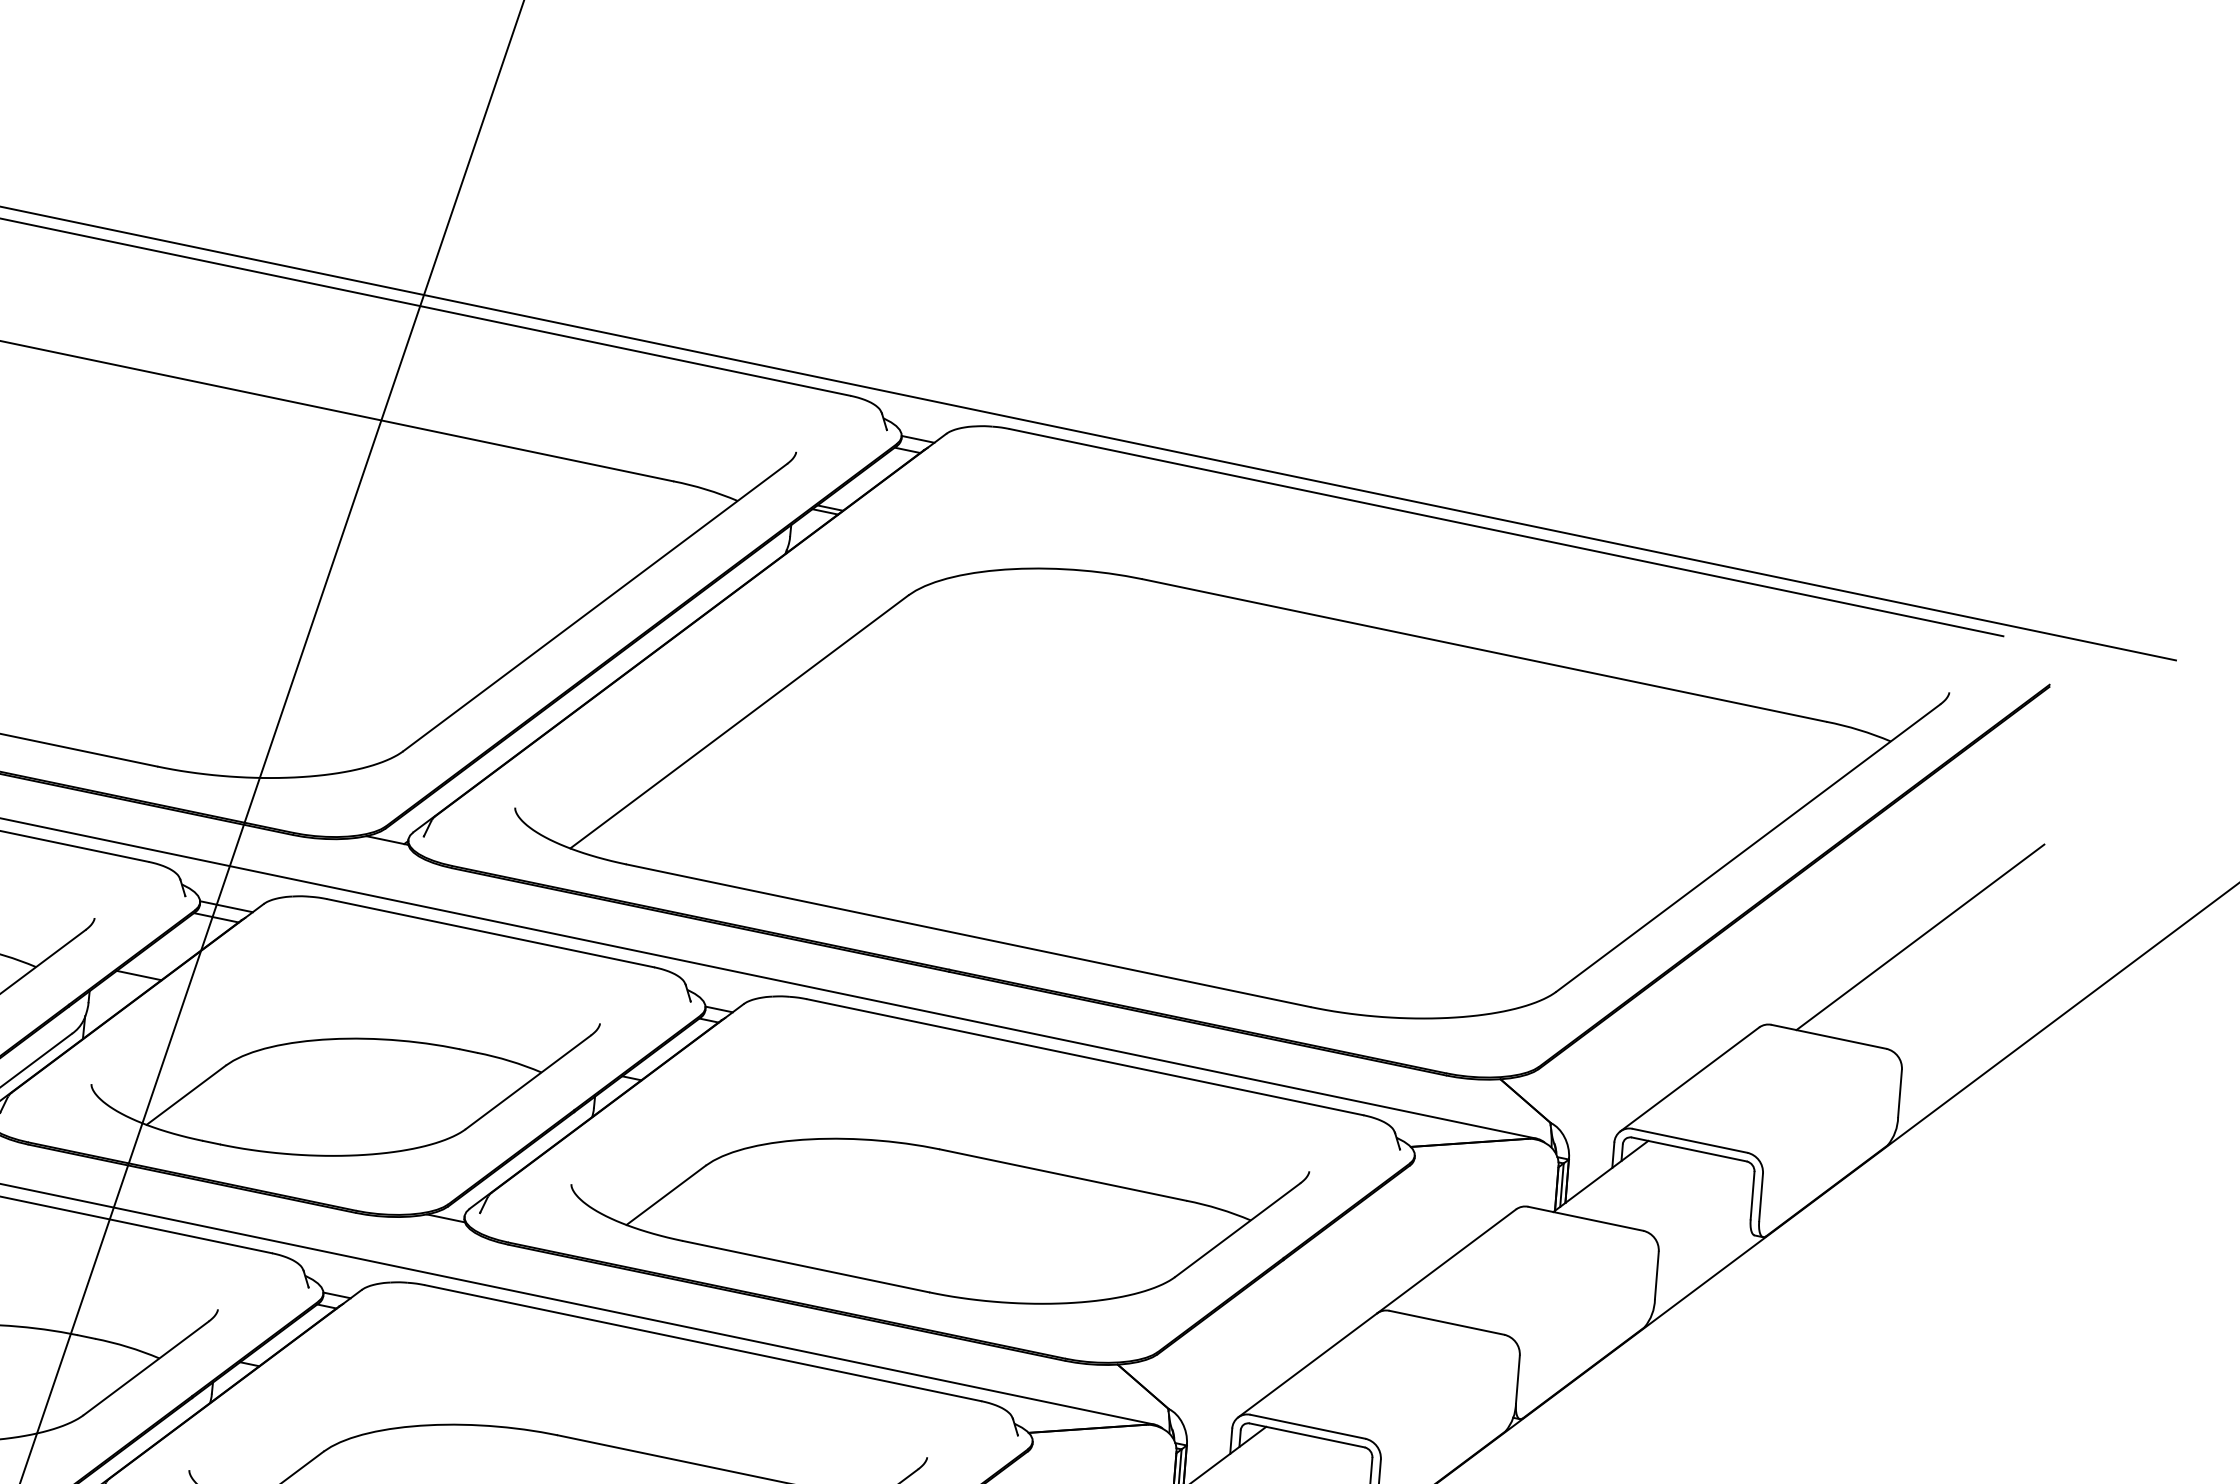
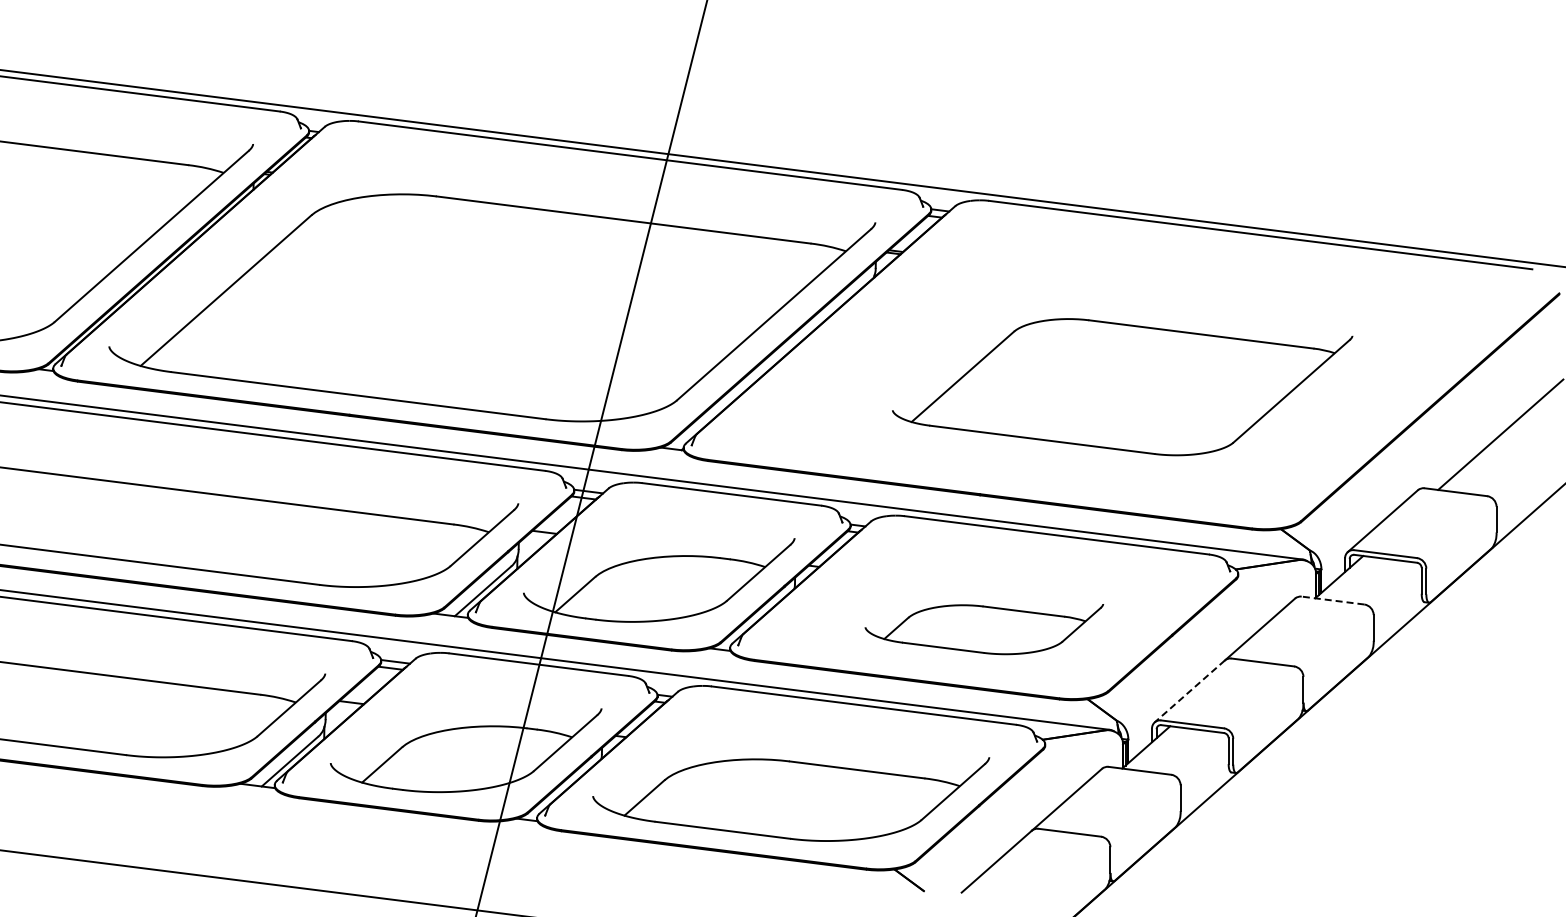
part: (1228, 791) -> (1122, 386), size x0.6
line: (1586, 1218) -> (1333, 600), solid -> dashed
part: (937, 1220) -> (984, 629), size x0.6
line: (1307, 1365) -> (1189, 691), solid -> dashed

